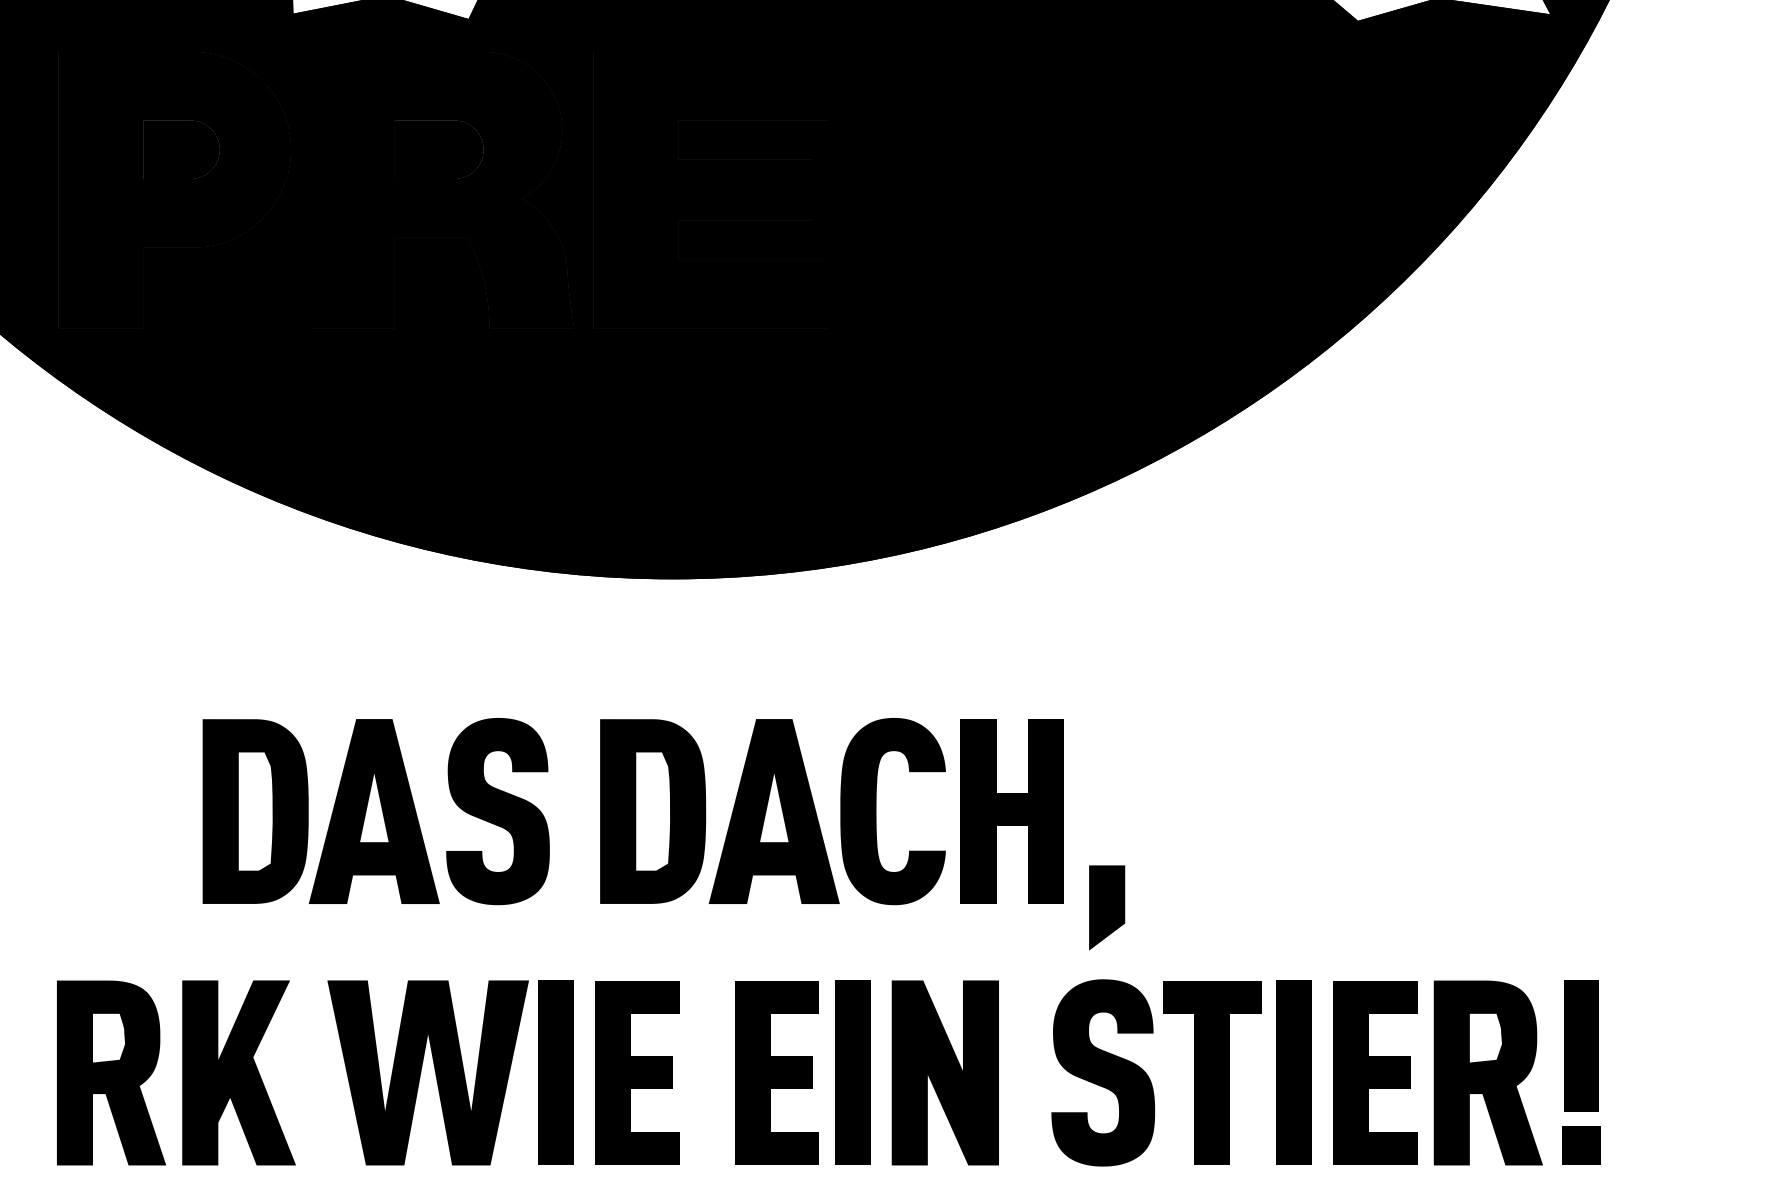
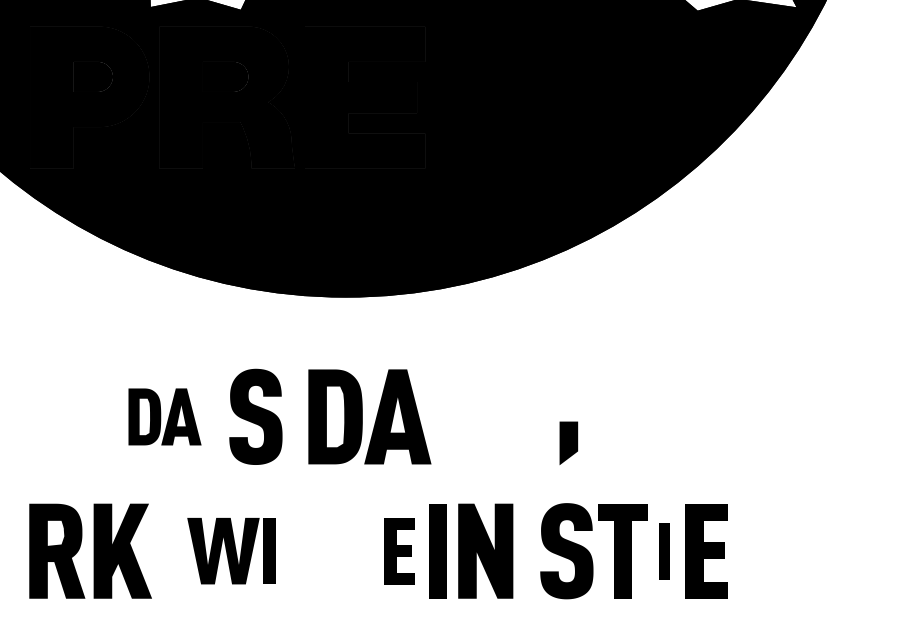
part: (320, 810) -> (164, 416), size x0.6
fill: (892, 810) -> (458, 416), removed
fill: (1011, 810) -> (519, 416), removed
part: (1106, 906) -> (568, 442), moved
part: (450, 1071) -> (231, 550), size x0.7
fill: (637, 1071) -> (327, 550), removed
part: (1487, 1071) -> (764, 550), removed
part: (777, 1073) -> (399, 551), size x0.7
part: (1293, 1073) -> (664, 551), size x0.6
part: (1581, 1073) -> (812, 551), removed

